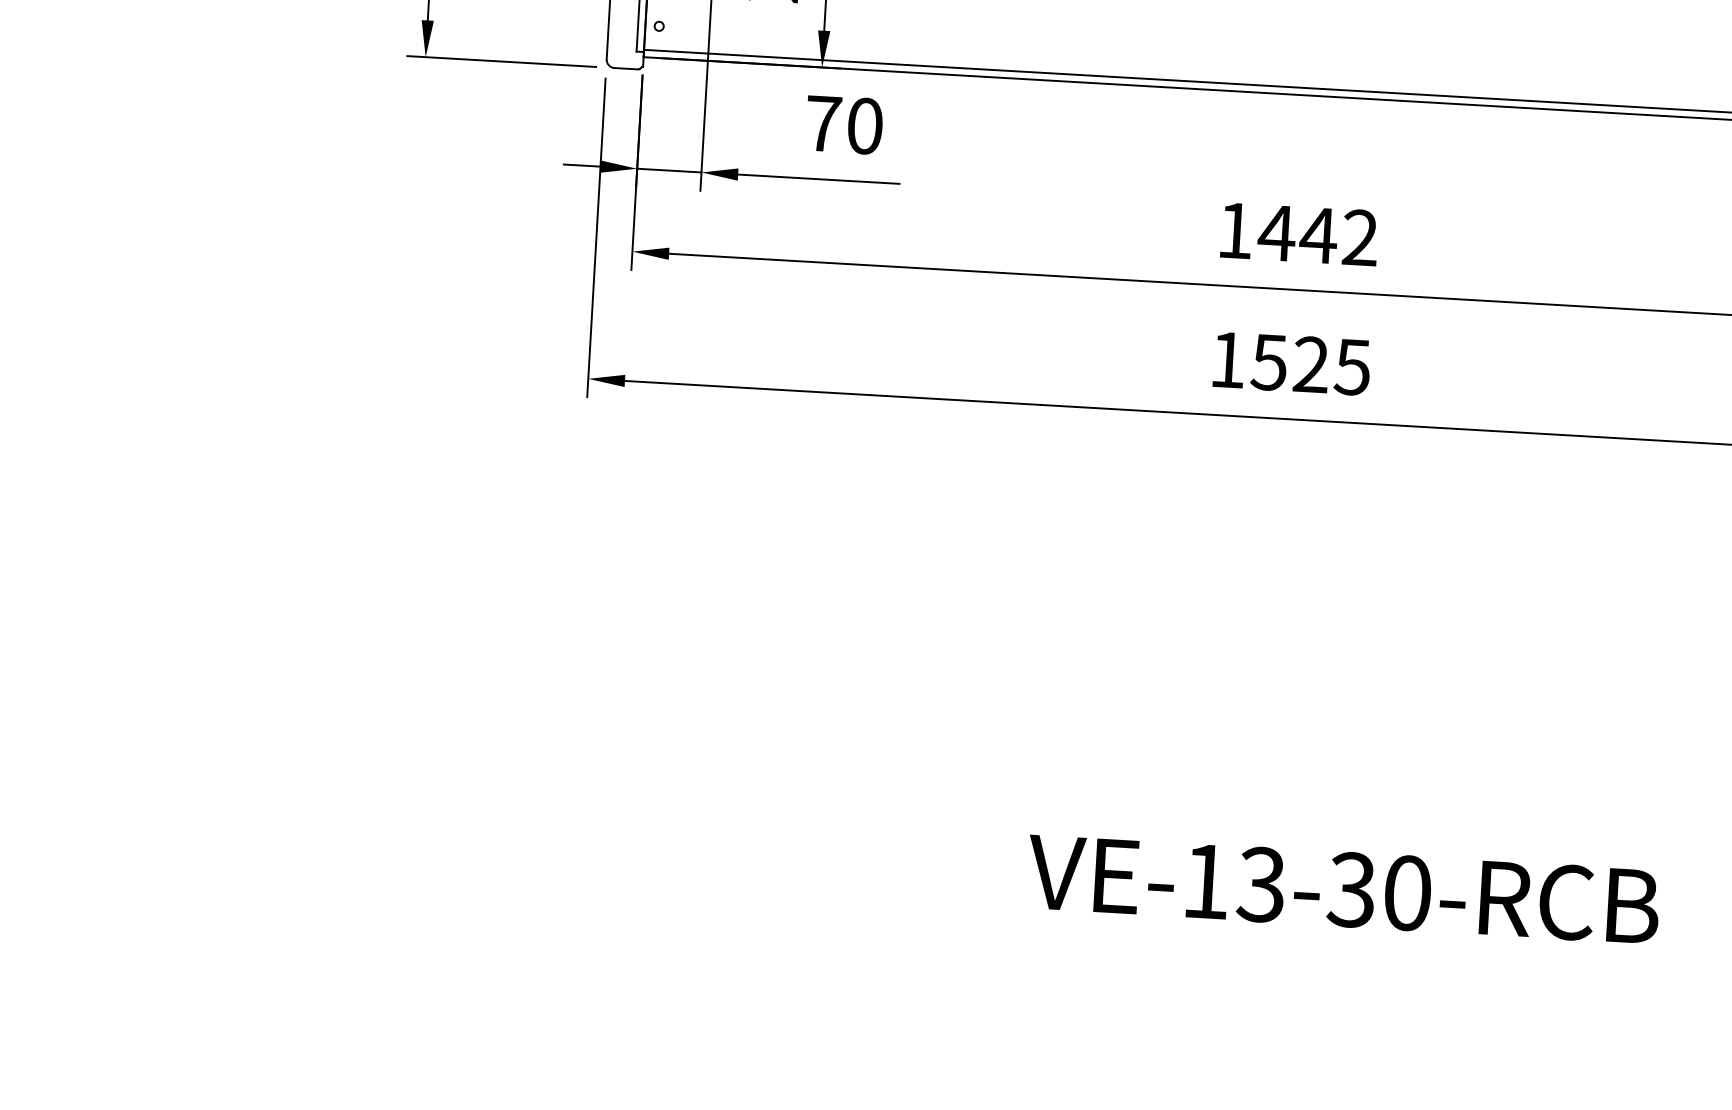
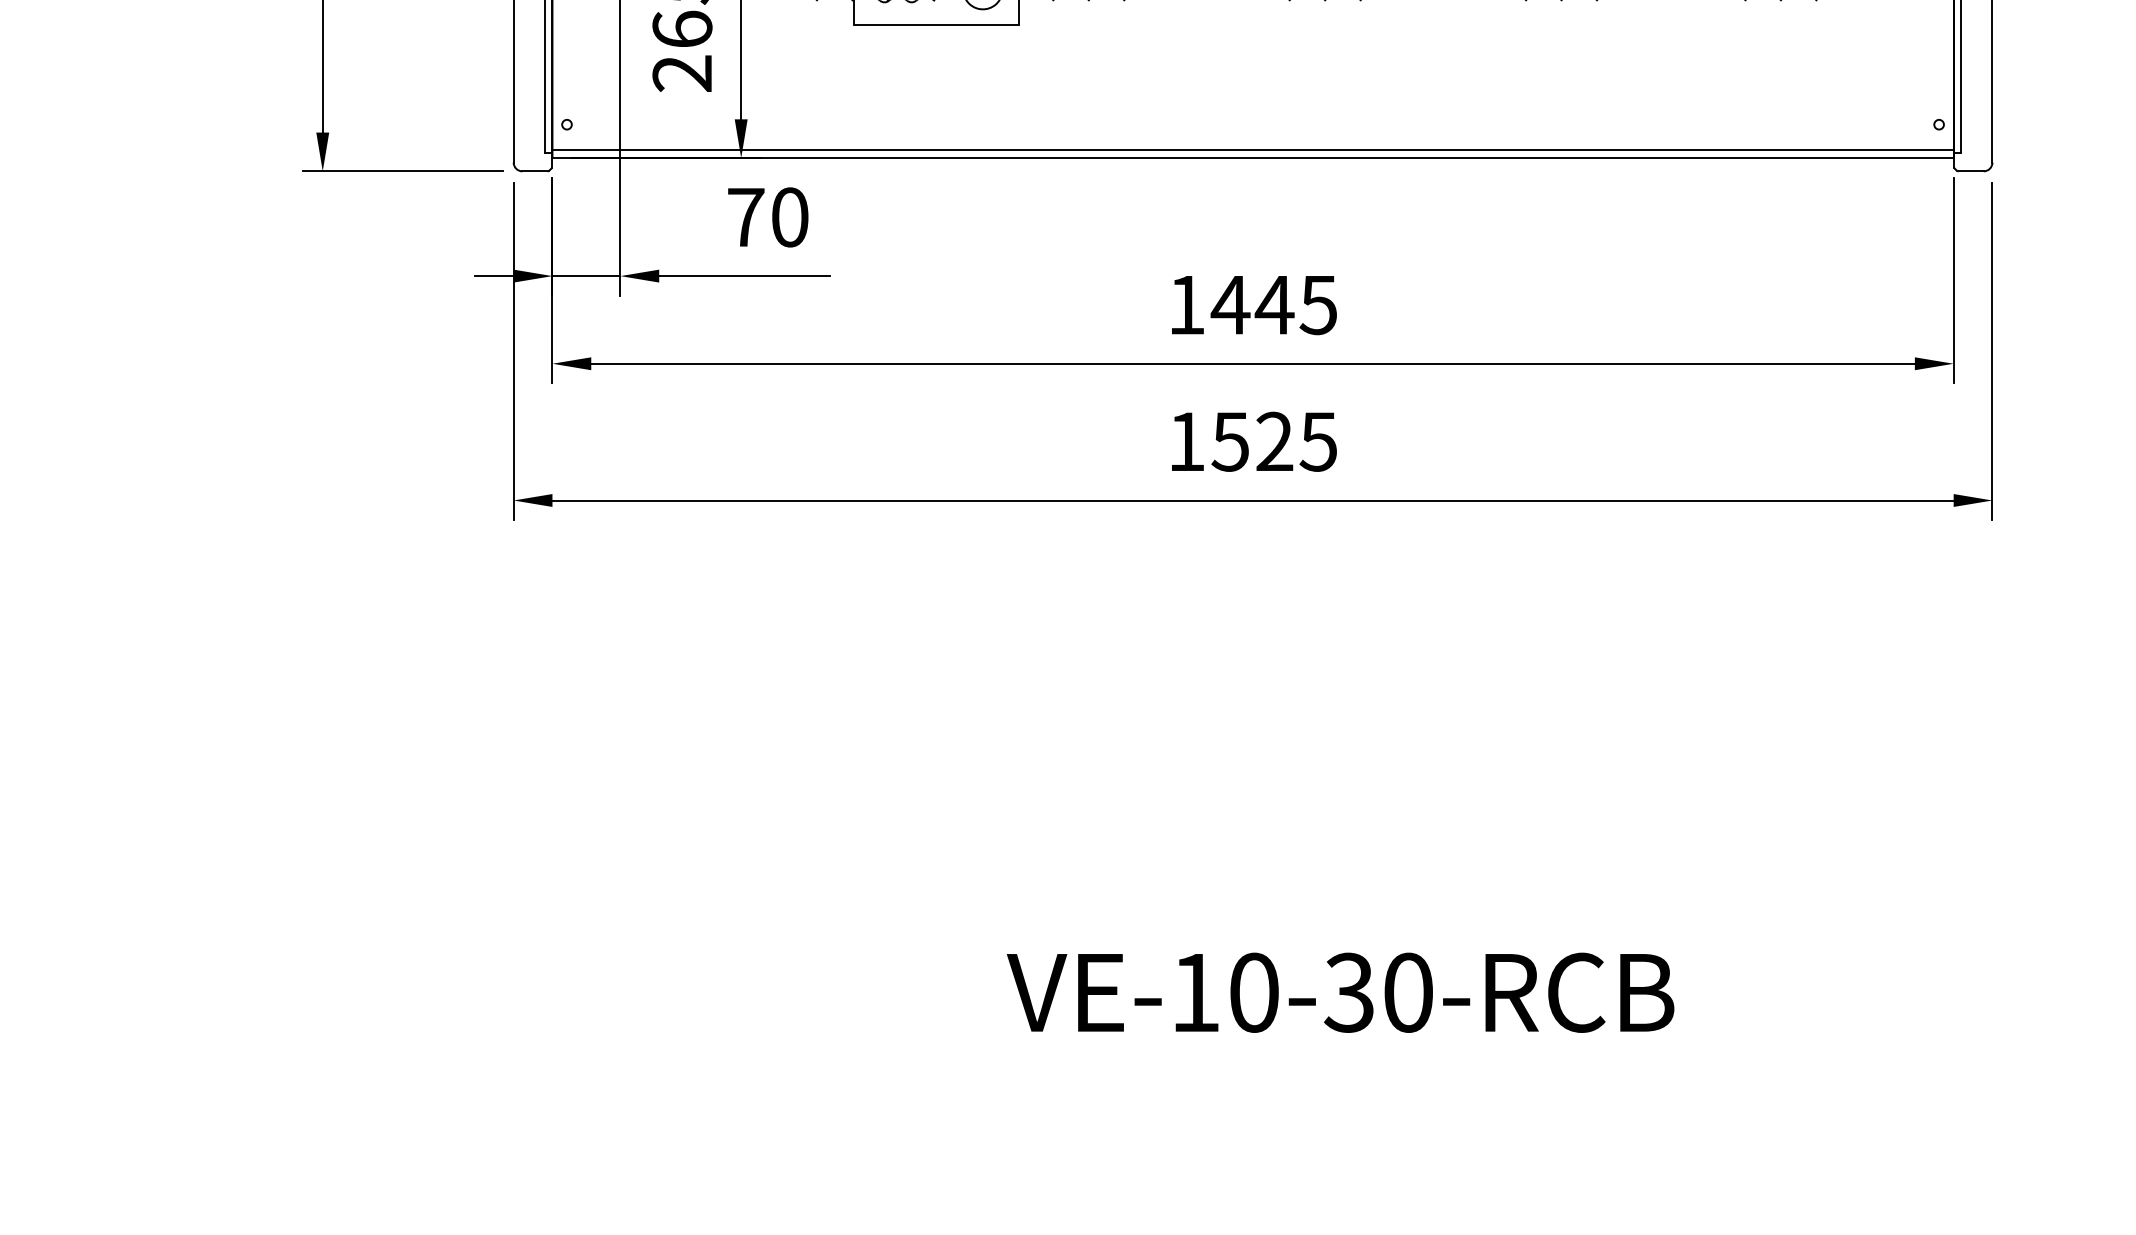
text: (1360, 238) -> (1318, 305), 1442 -> 1445
text: (1261, 884) -> (1253, 992), VE-13-30-RCB -> VE-10-30-RCB

